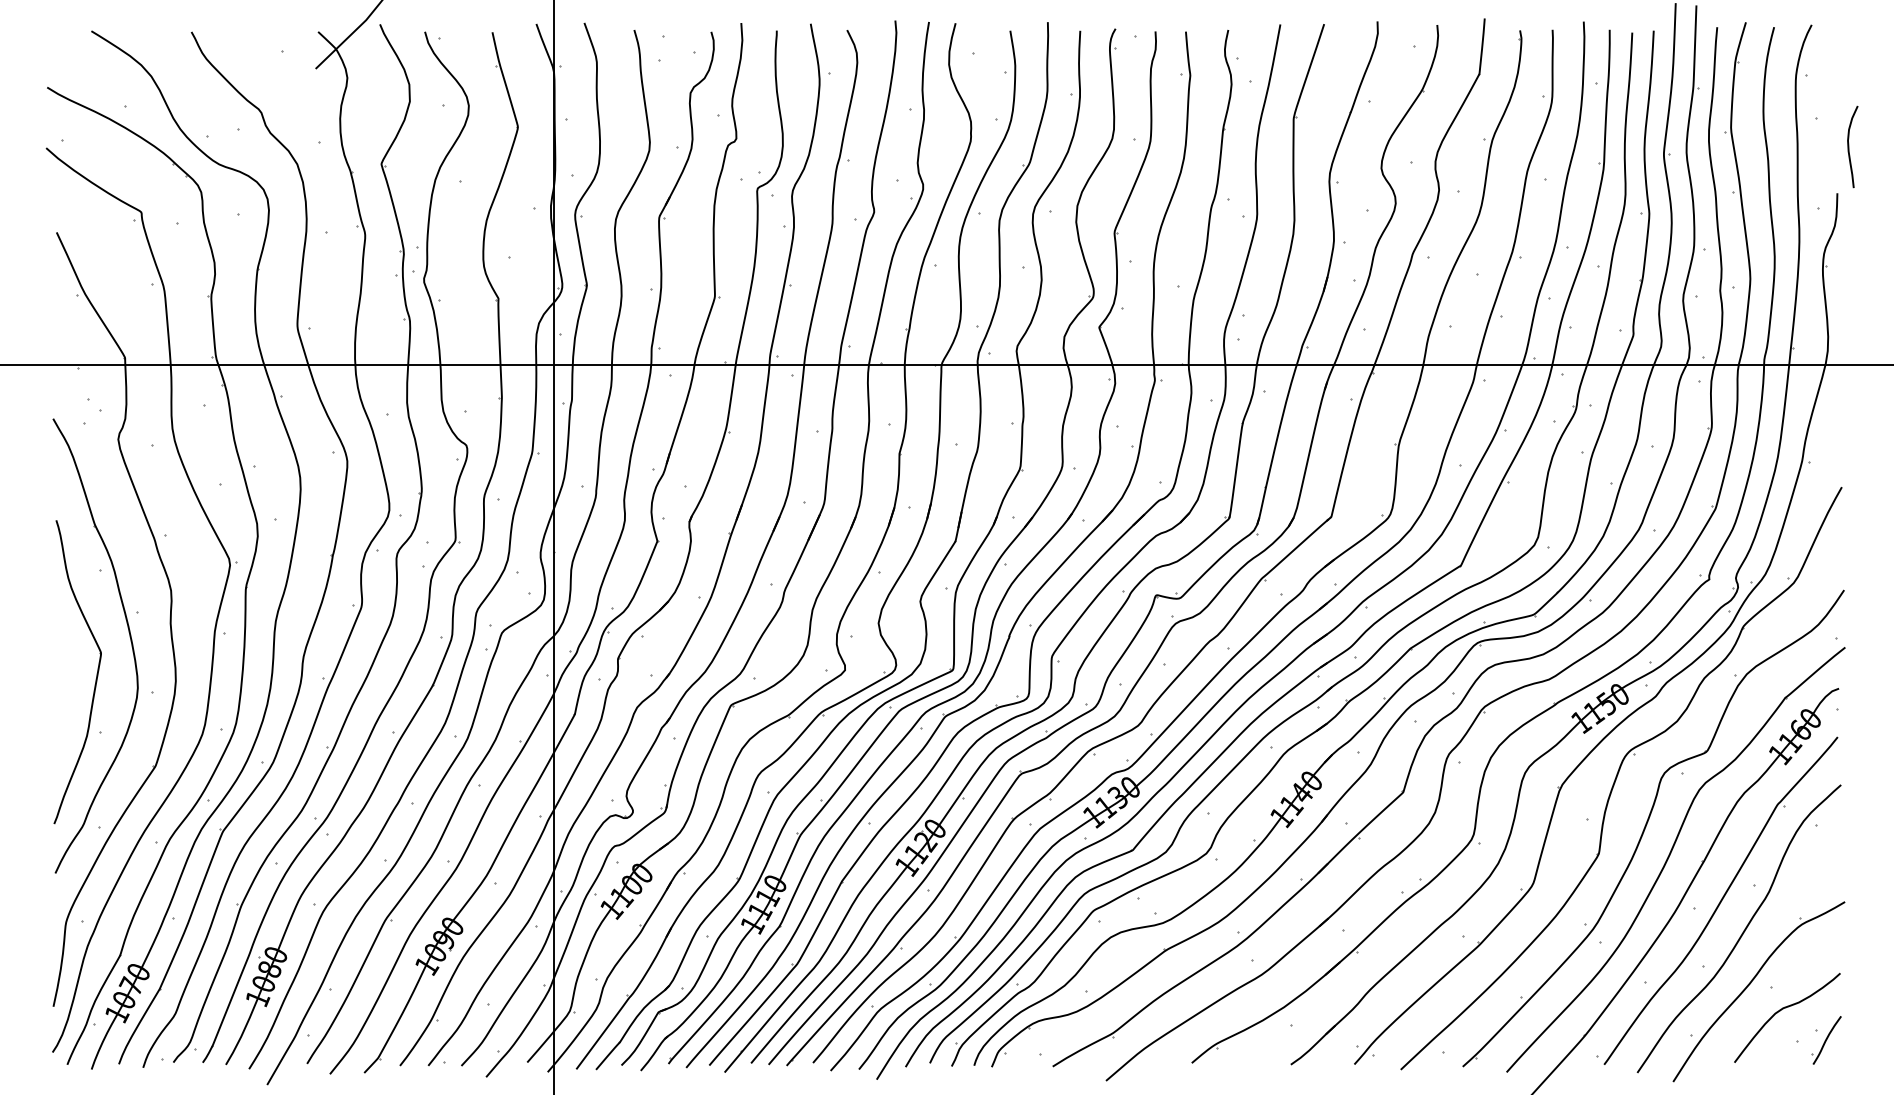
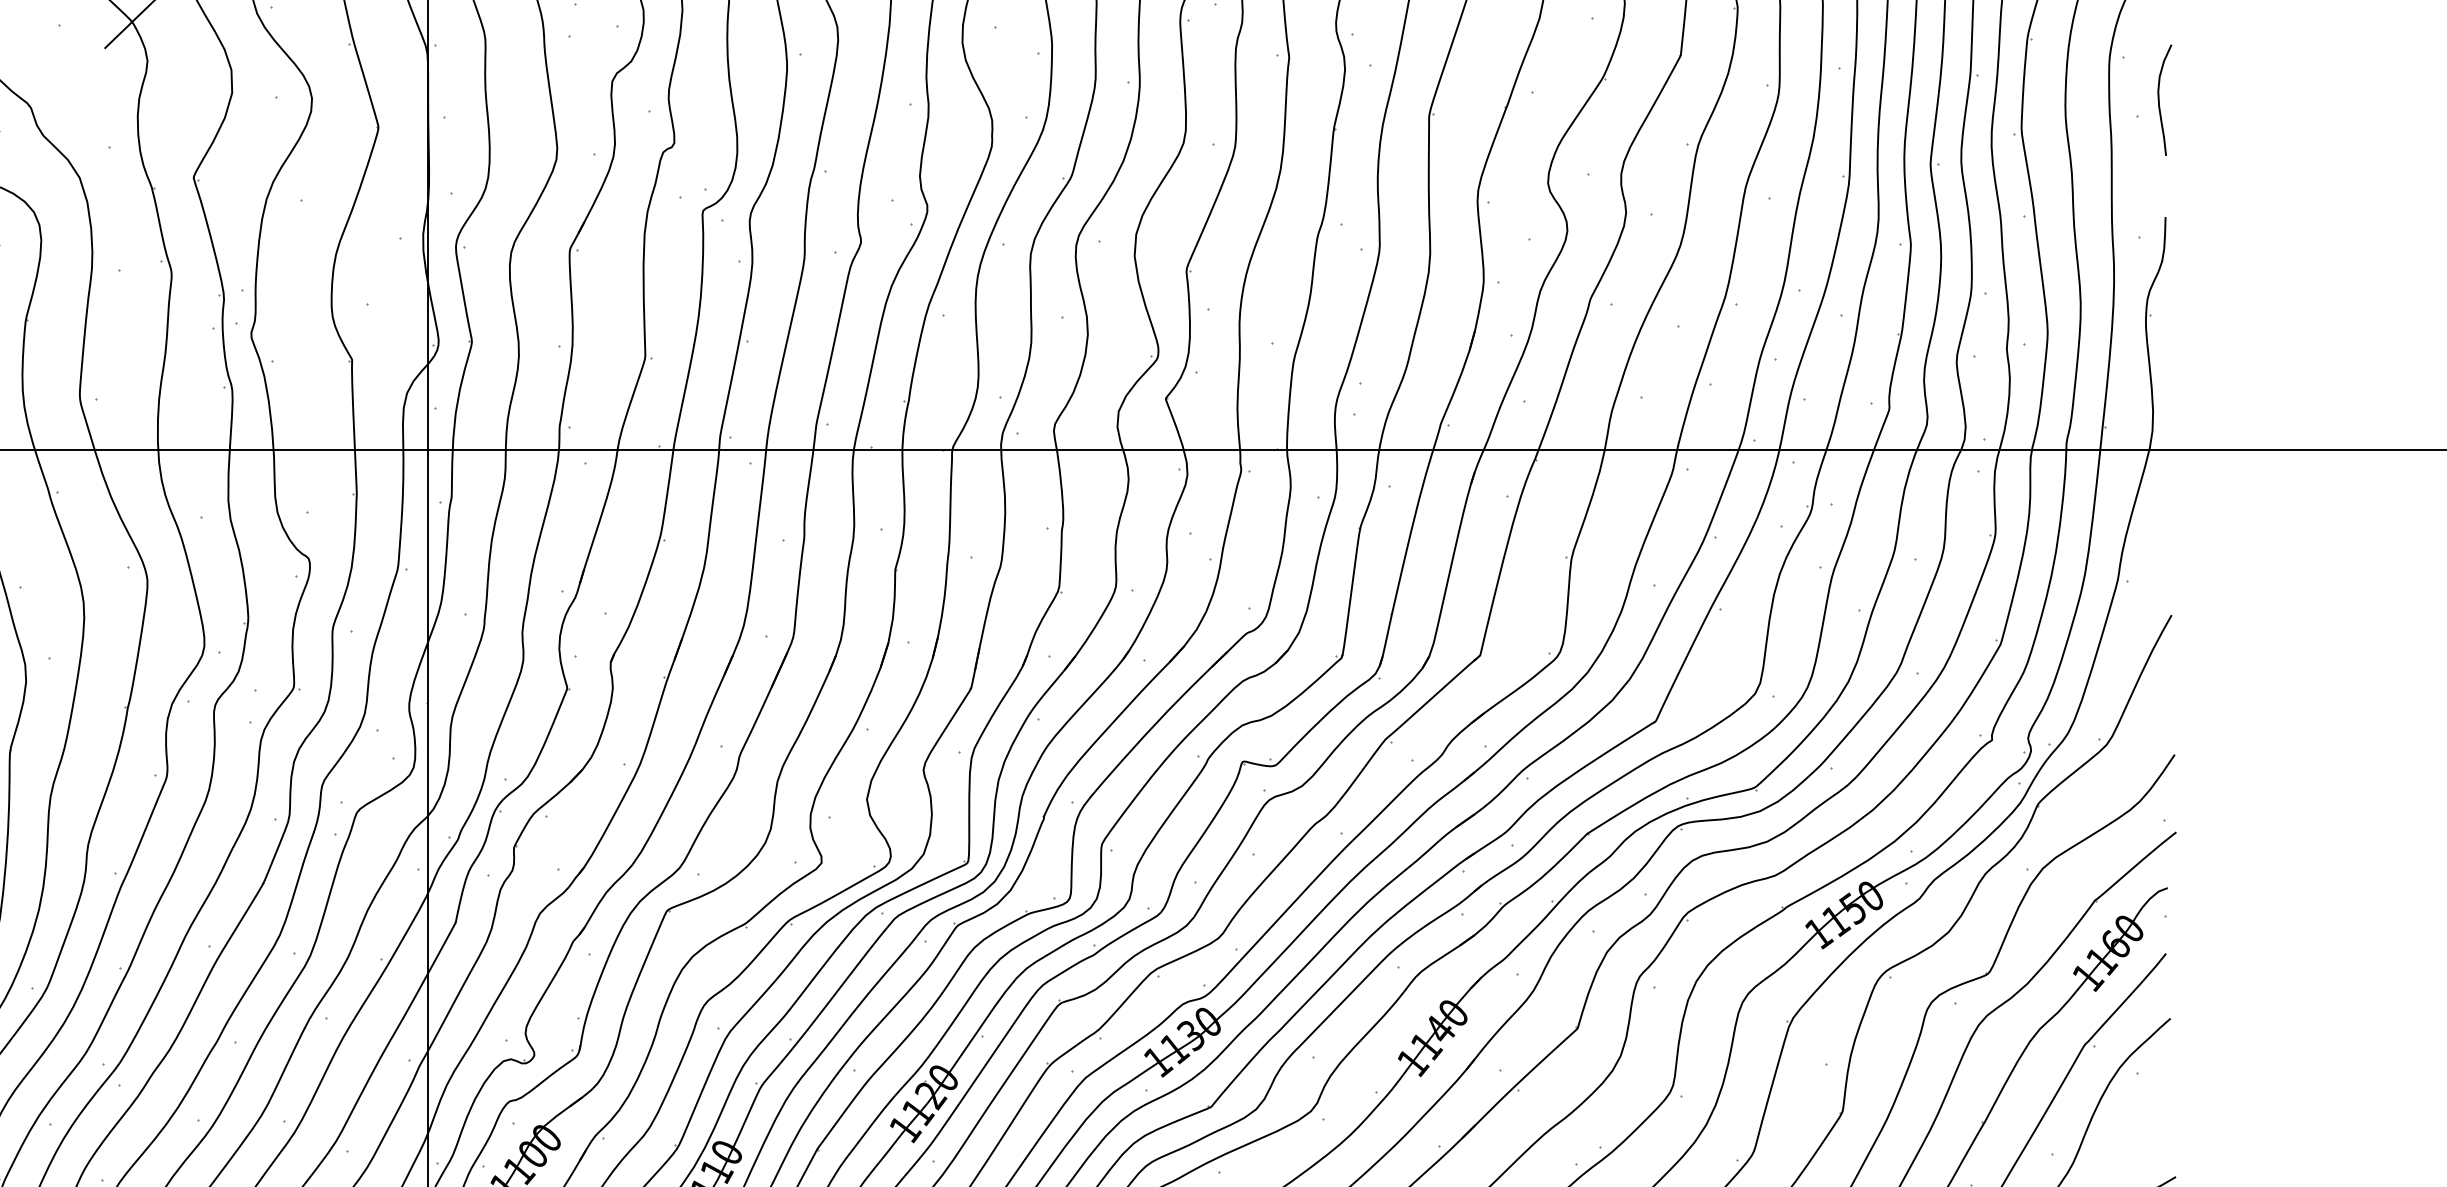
curve: (1849, 146) -> (2160, 99), moved

